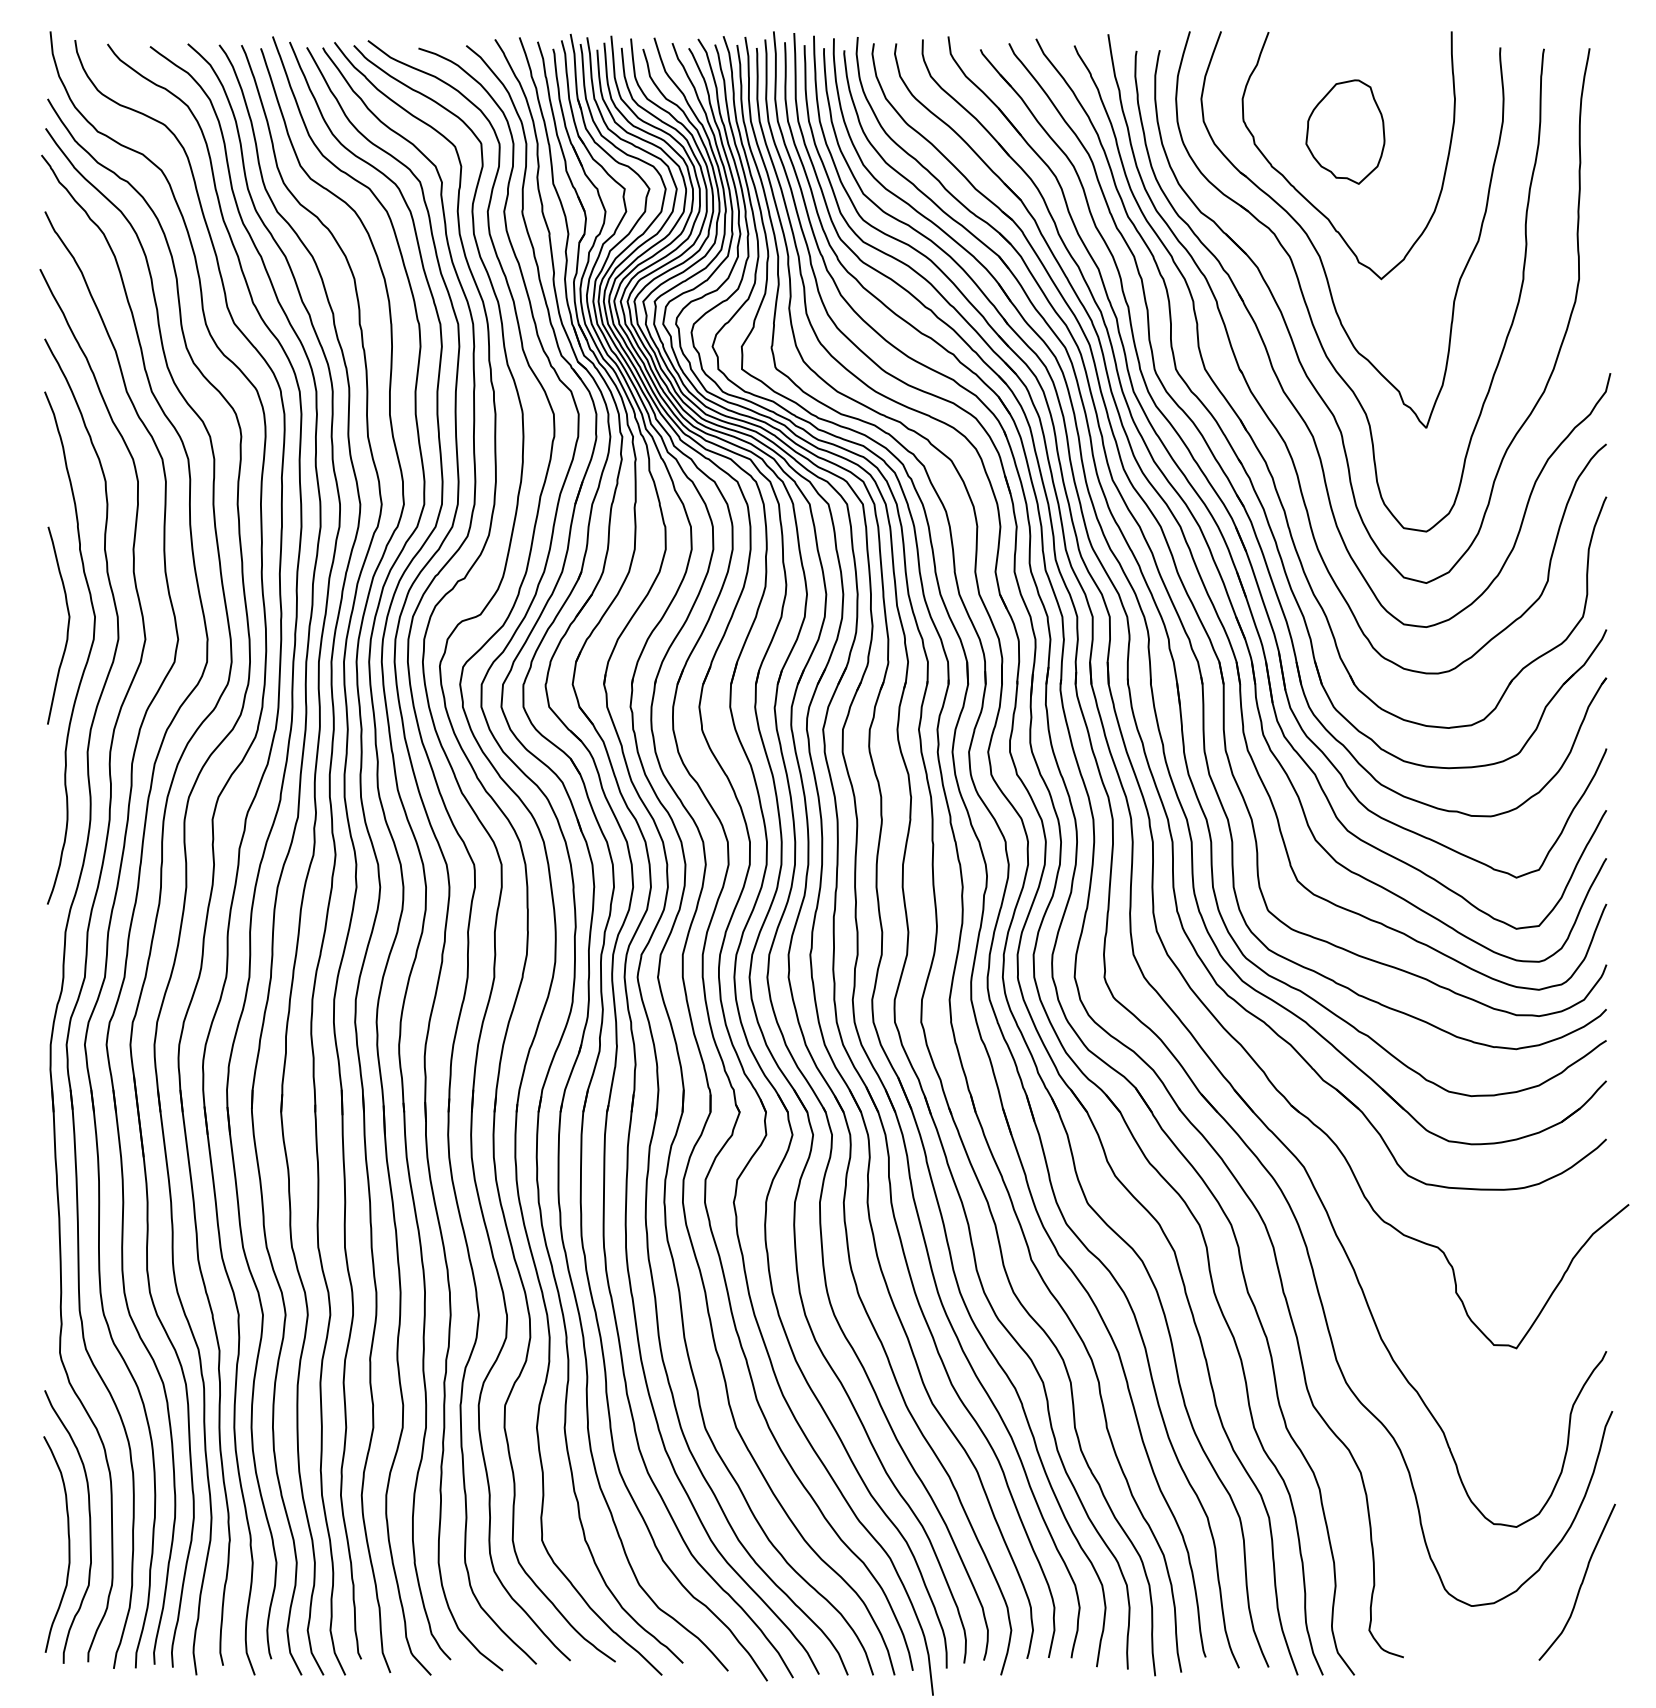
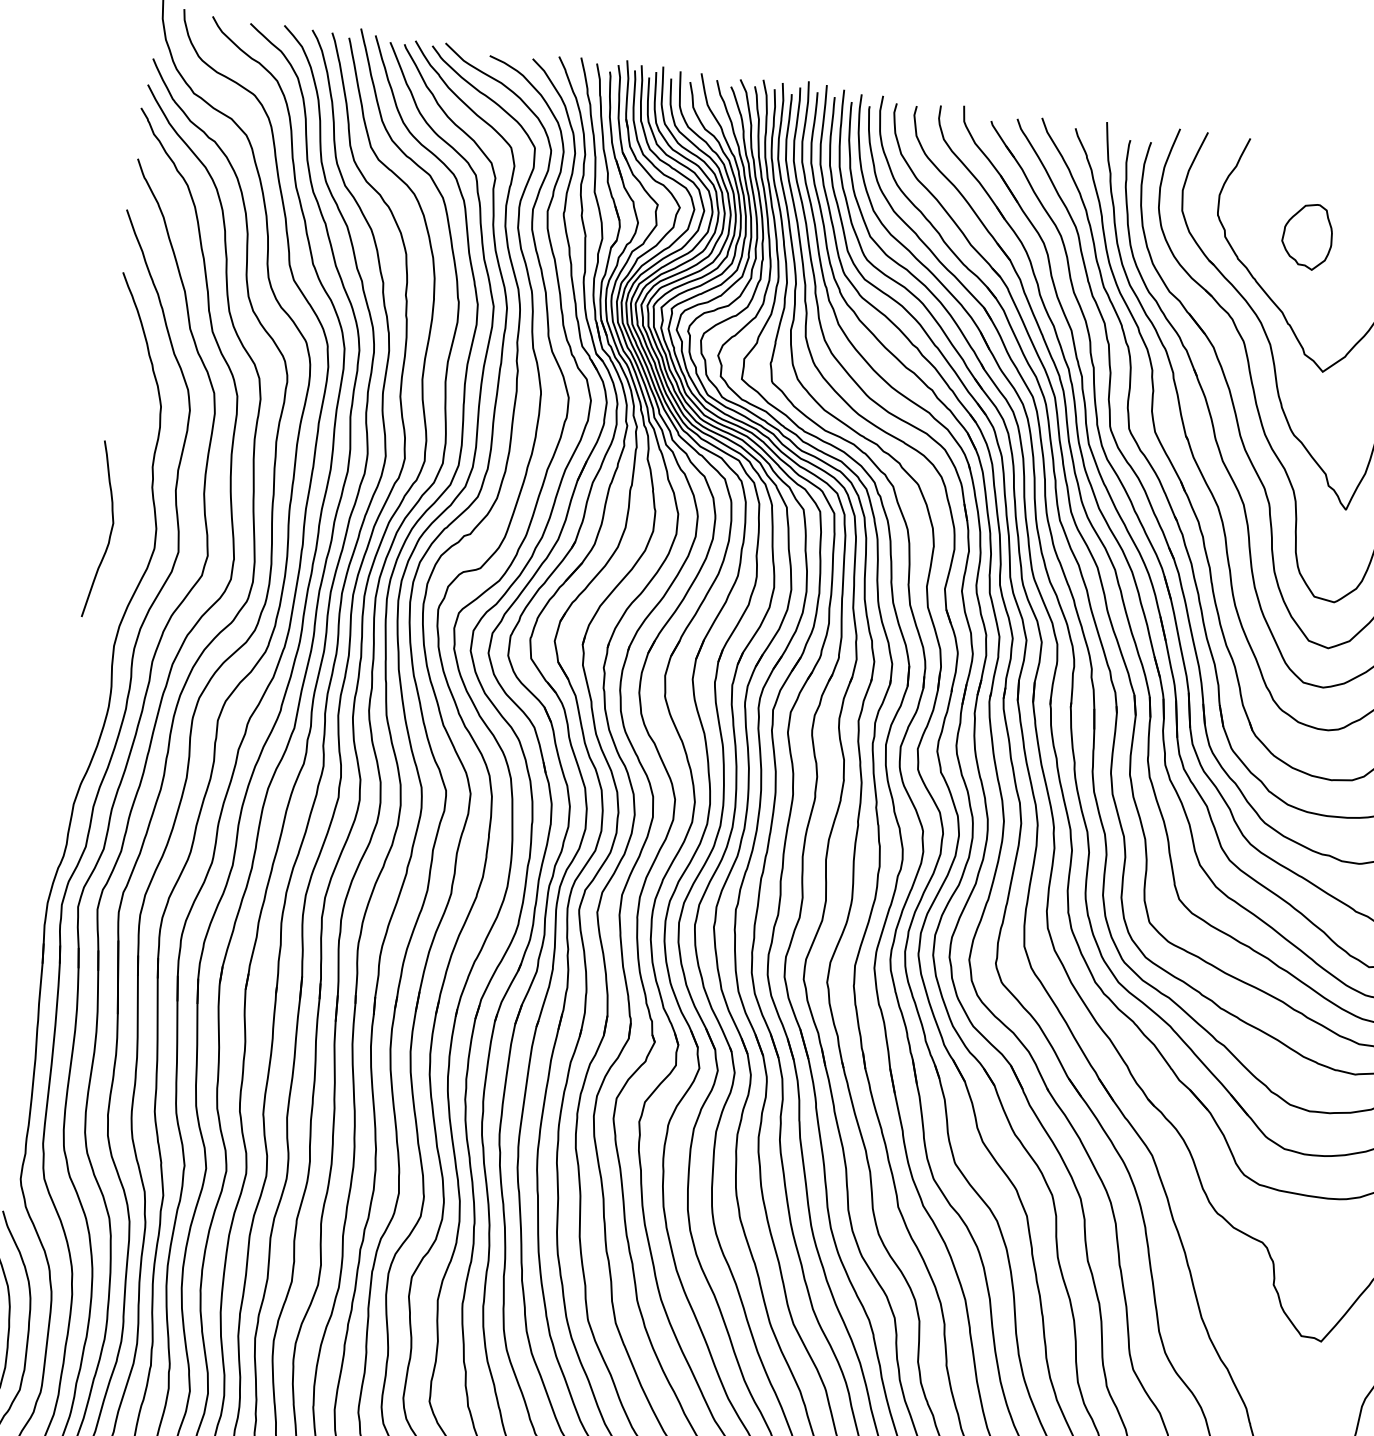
part: (1345, 131) -> (1307, 235), size x0.7
curve: (88, 653) -> (126, 558), removed

